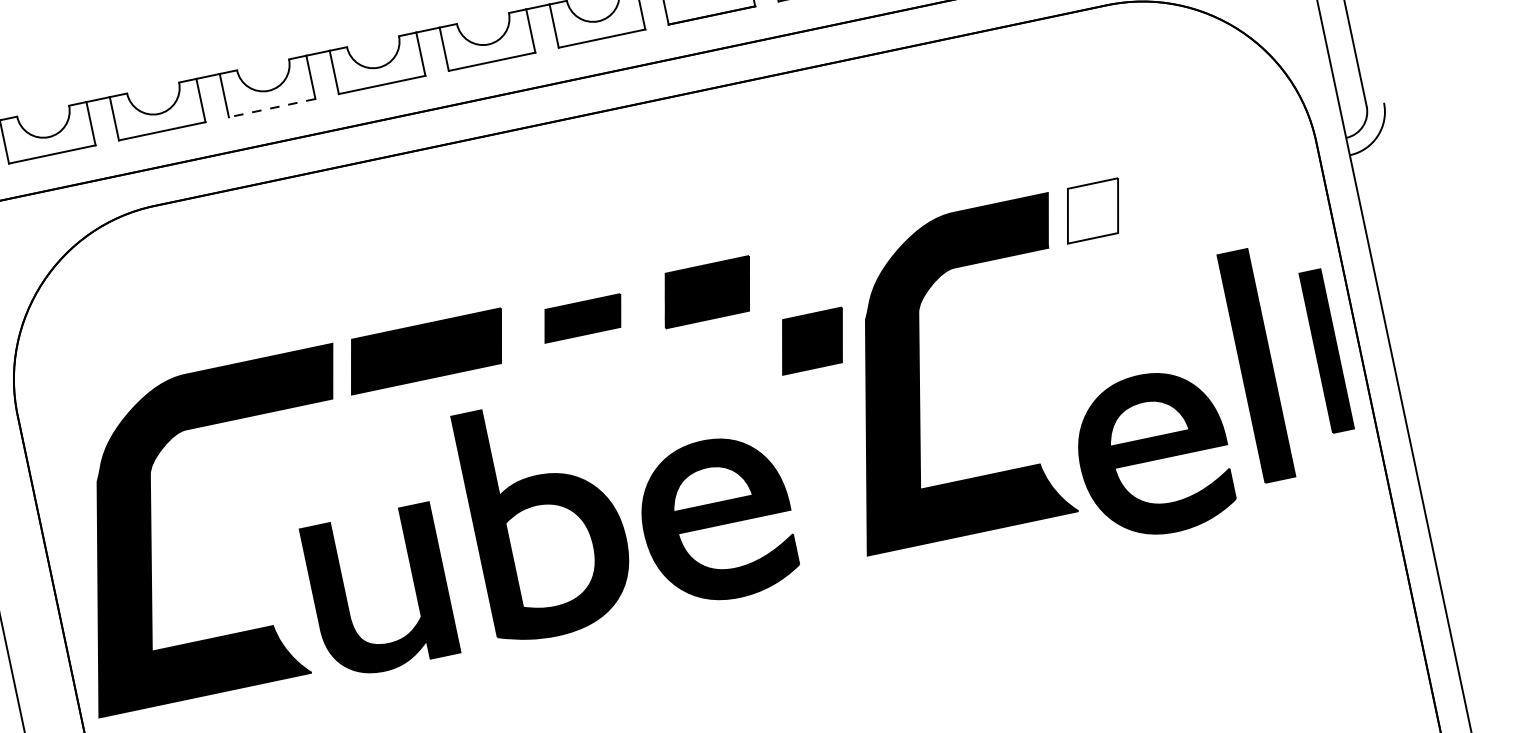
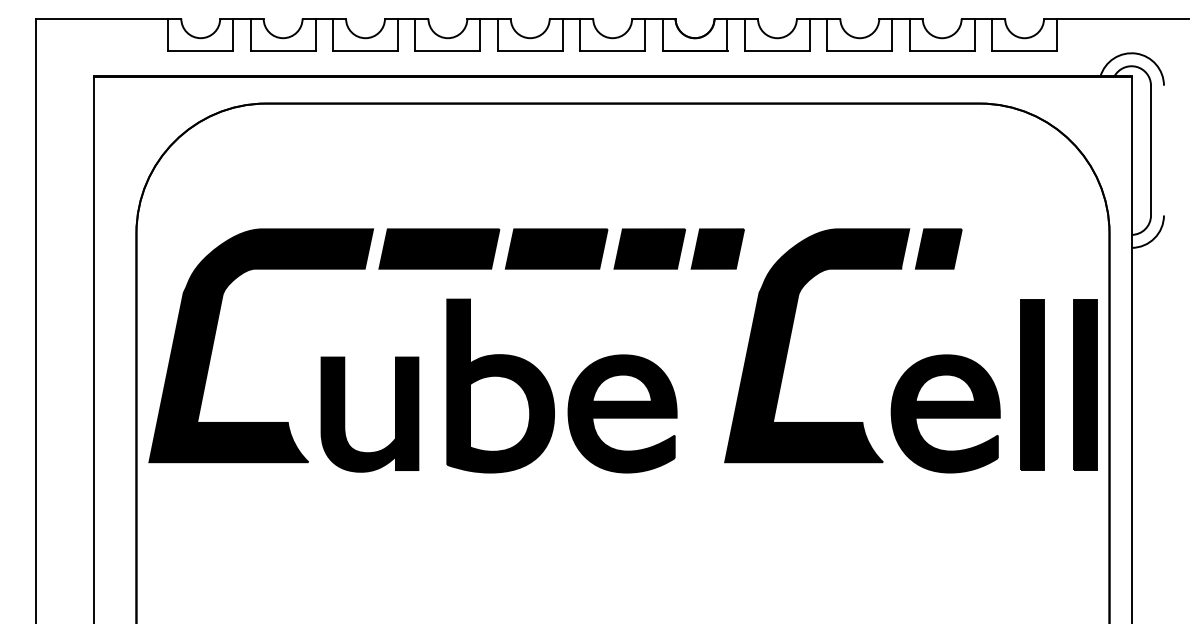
line: (272, 108) -> (365, 51), dashed -> solid
fill: (1092, 210) -> (938, 248), added
part: (582, 317) -> (556, 248), size x1.67
part: (811, 340) -> (717, 248), moved
part: (1326, 350) -> (1085, 384), size x1.43
part: (1153, 453) -> (945, 413), moved

